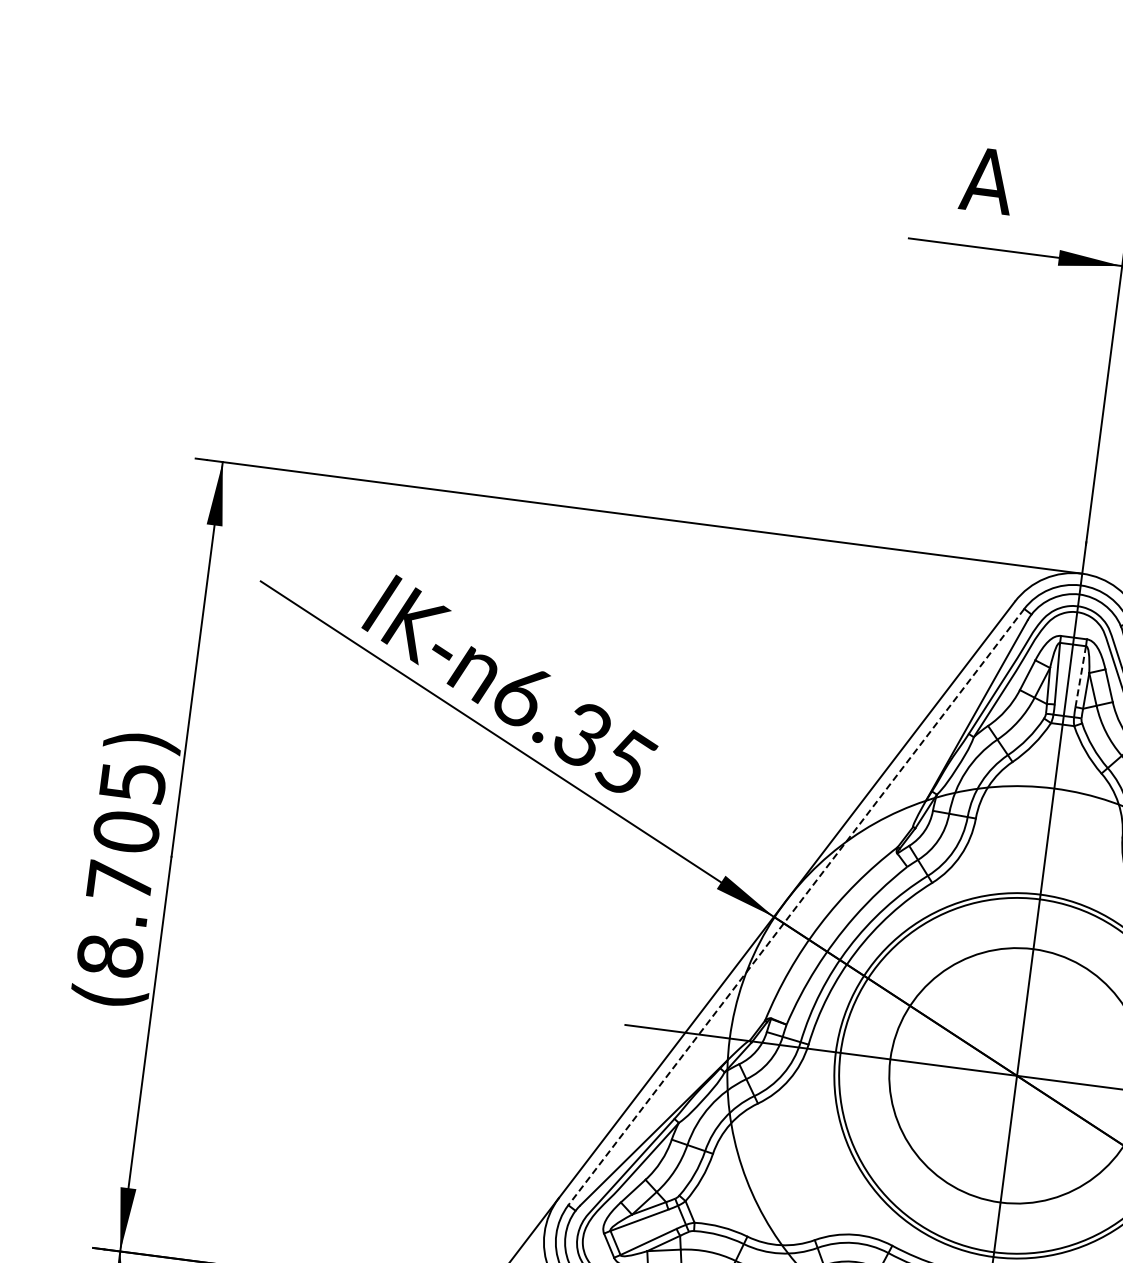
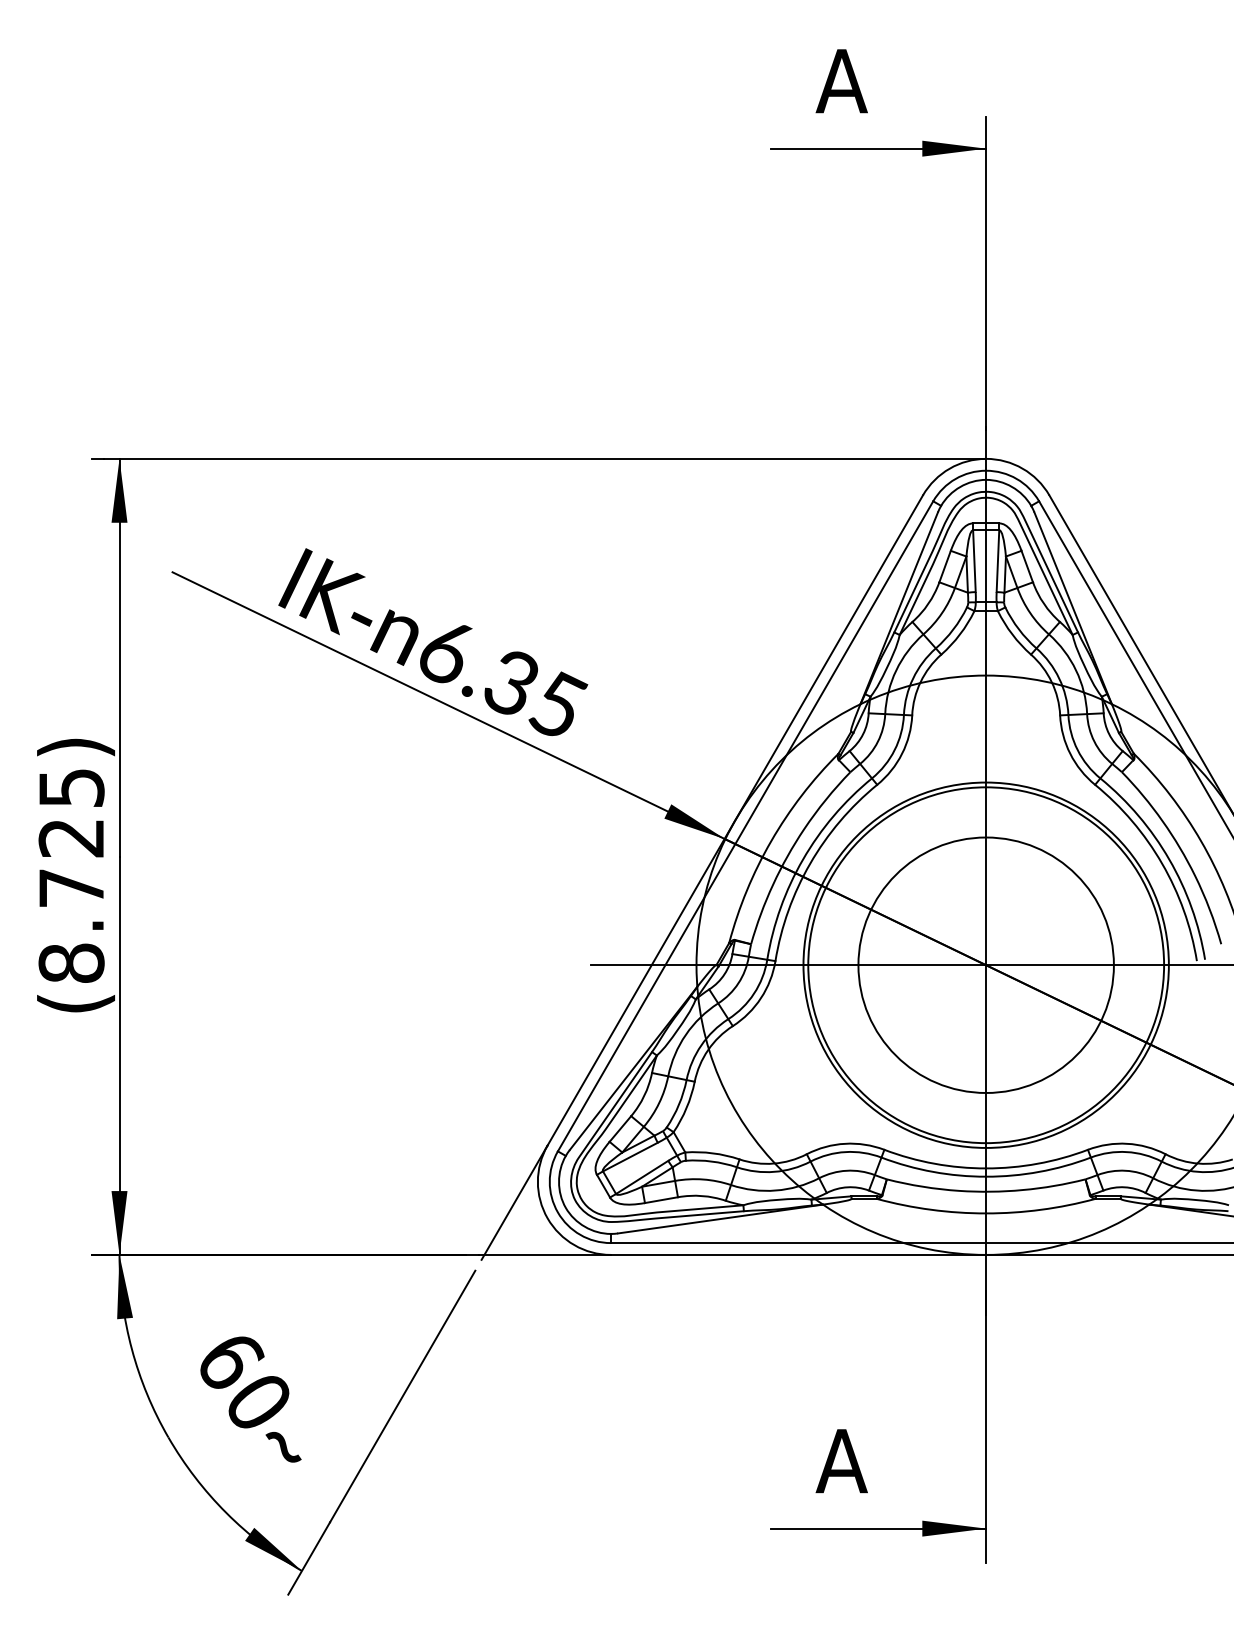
line: (1080, 676) -> (997, 561), dashed -> solid
text: (126, 831) -> (71, 837), (8.705) -> (8.725)
line: (796, 907) -> (745, 826), dashed -> solid

